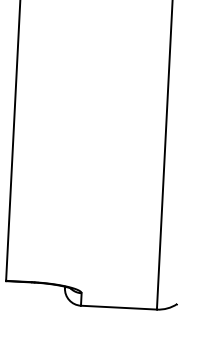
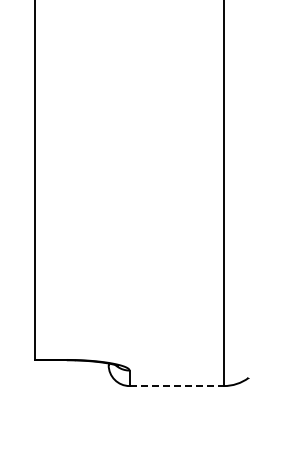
line: (119, 308) -> (177, 386), solid -> dashed

